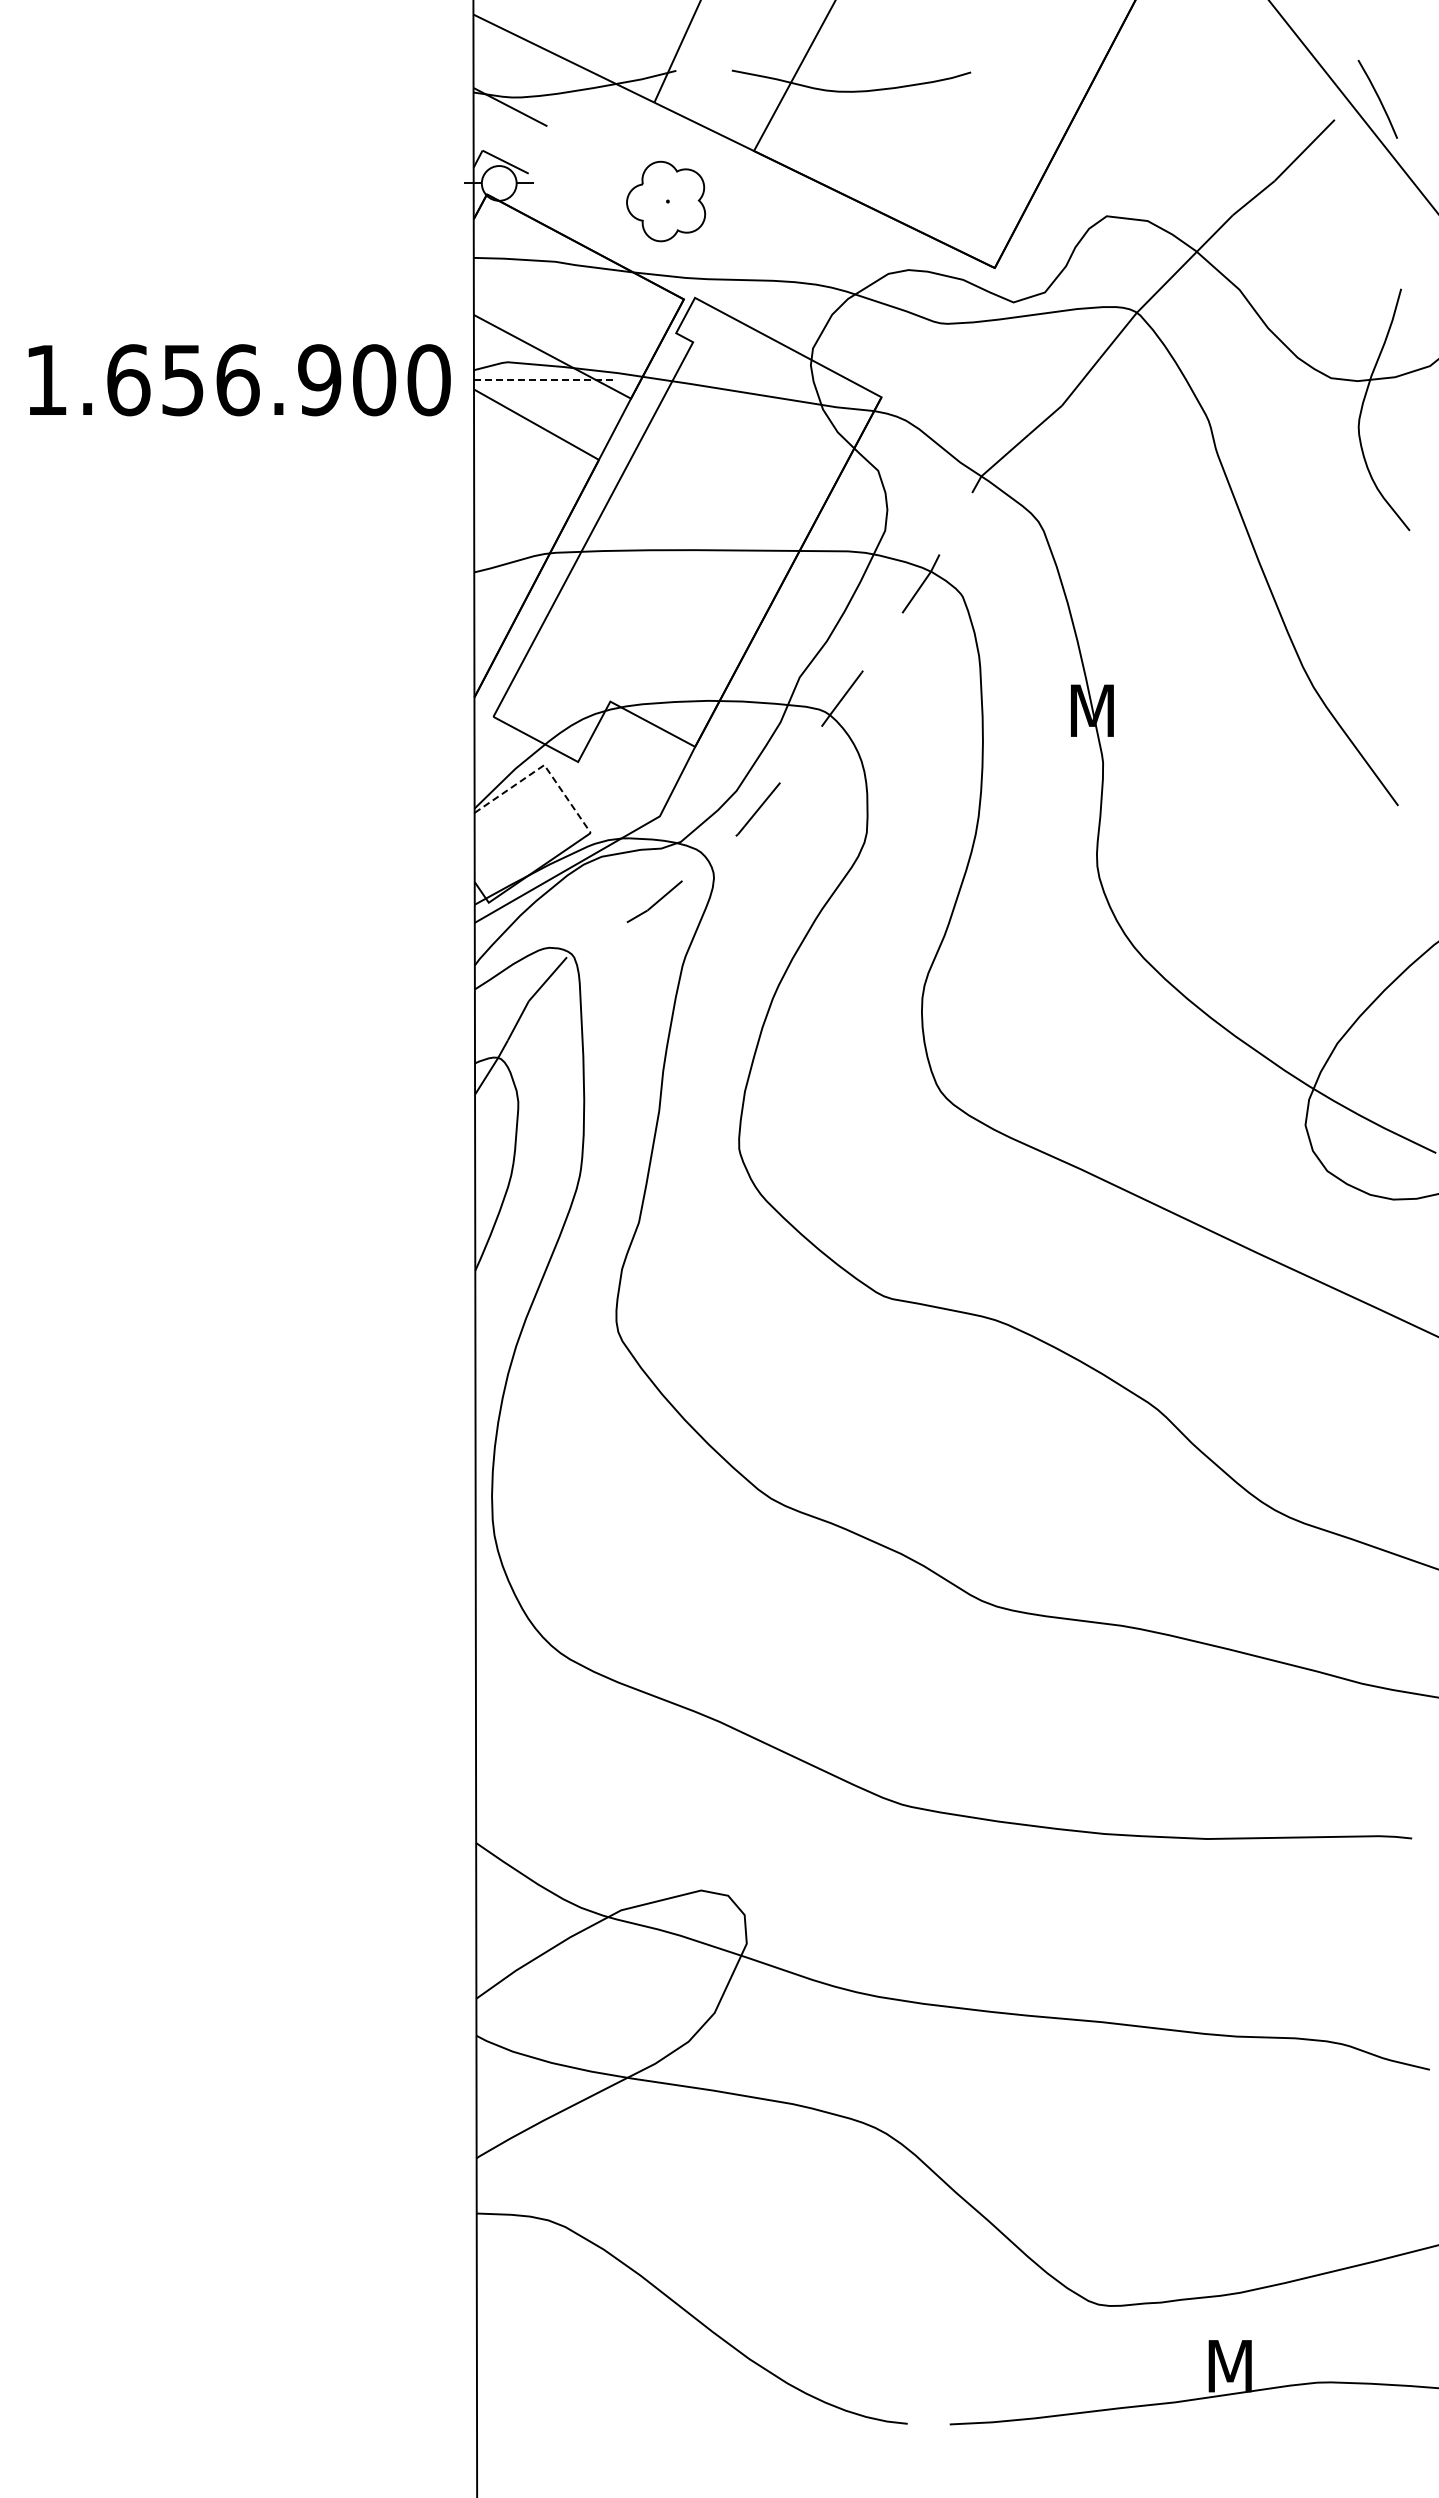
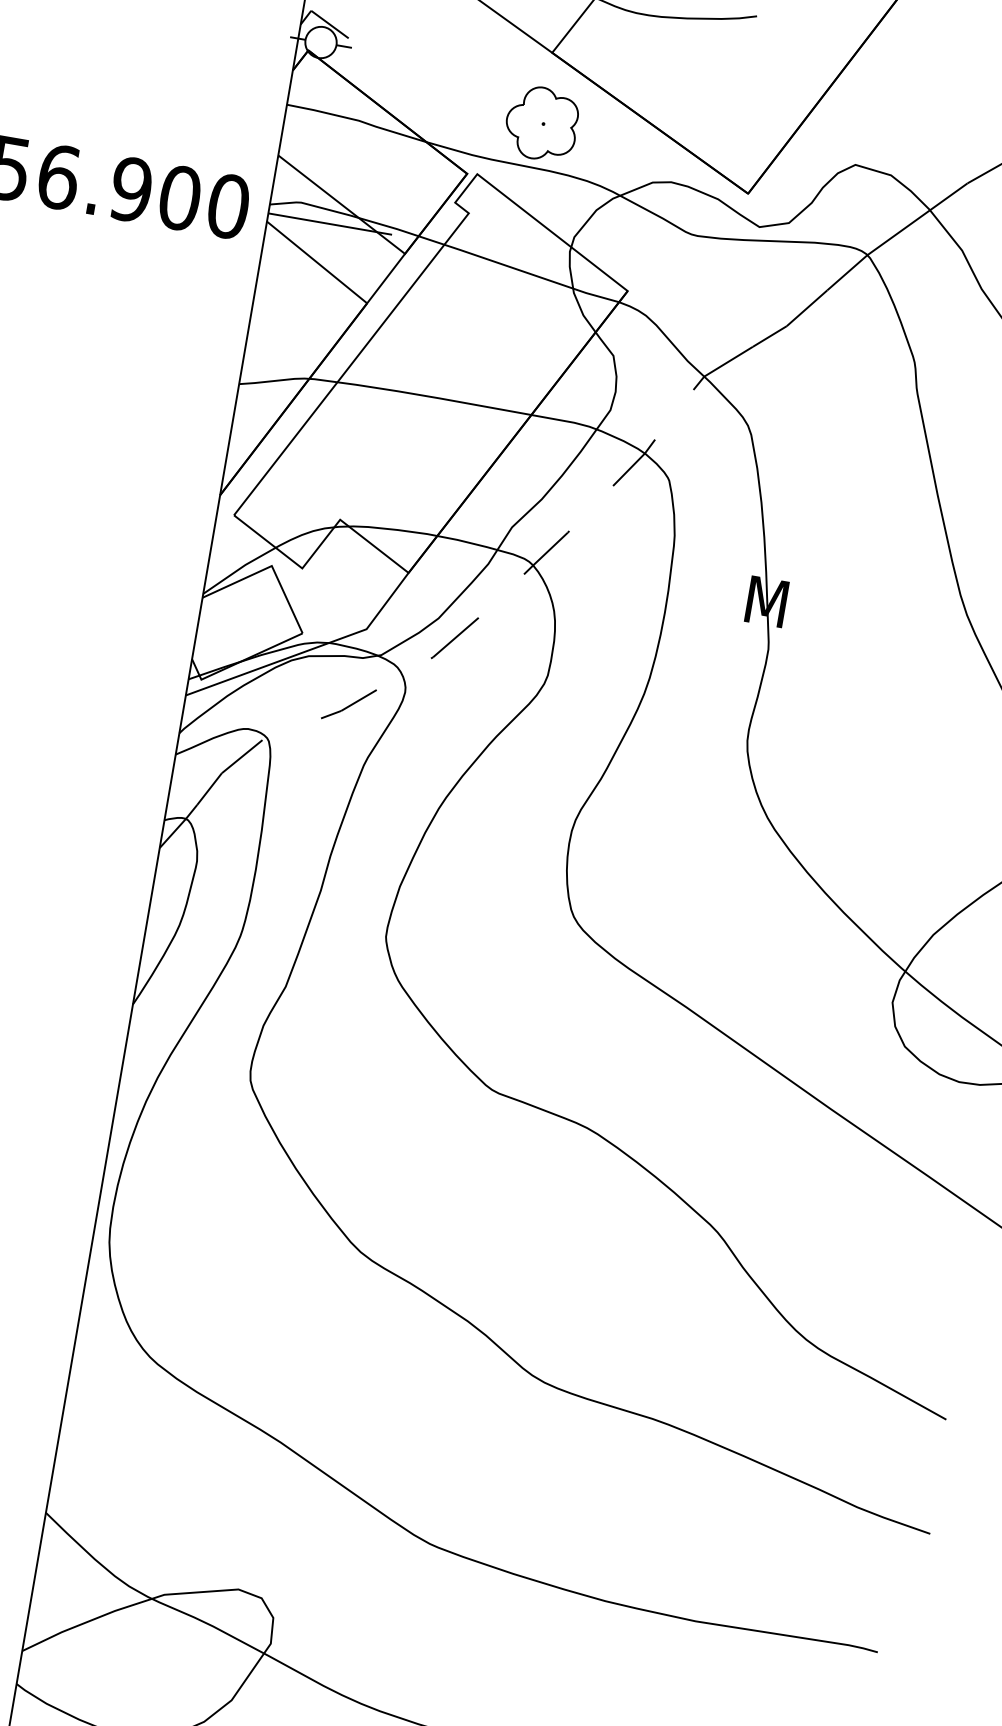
part: (666, 201) -> (542, 123), moved
line: (543, 380) -> (330, 224), dashed -> solid
line: (544, 765) -> (271, 566), dashed -> solid

